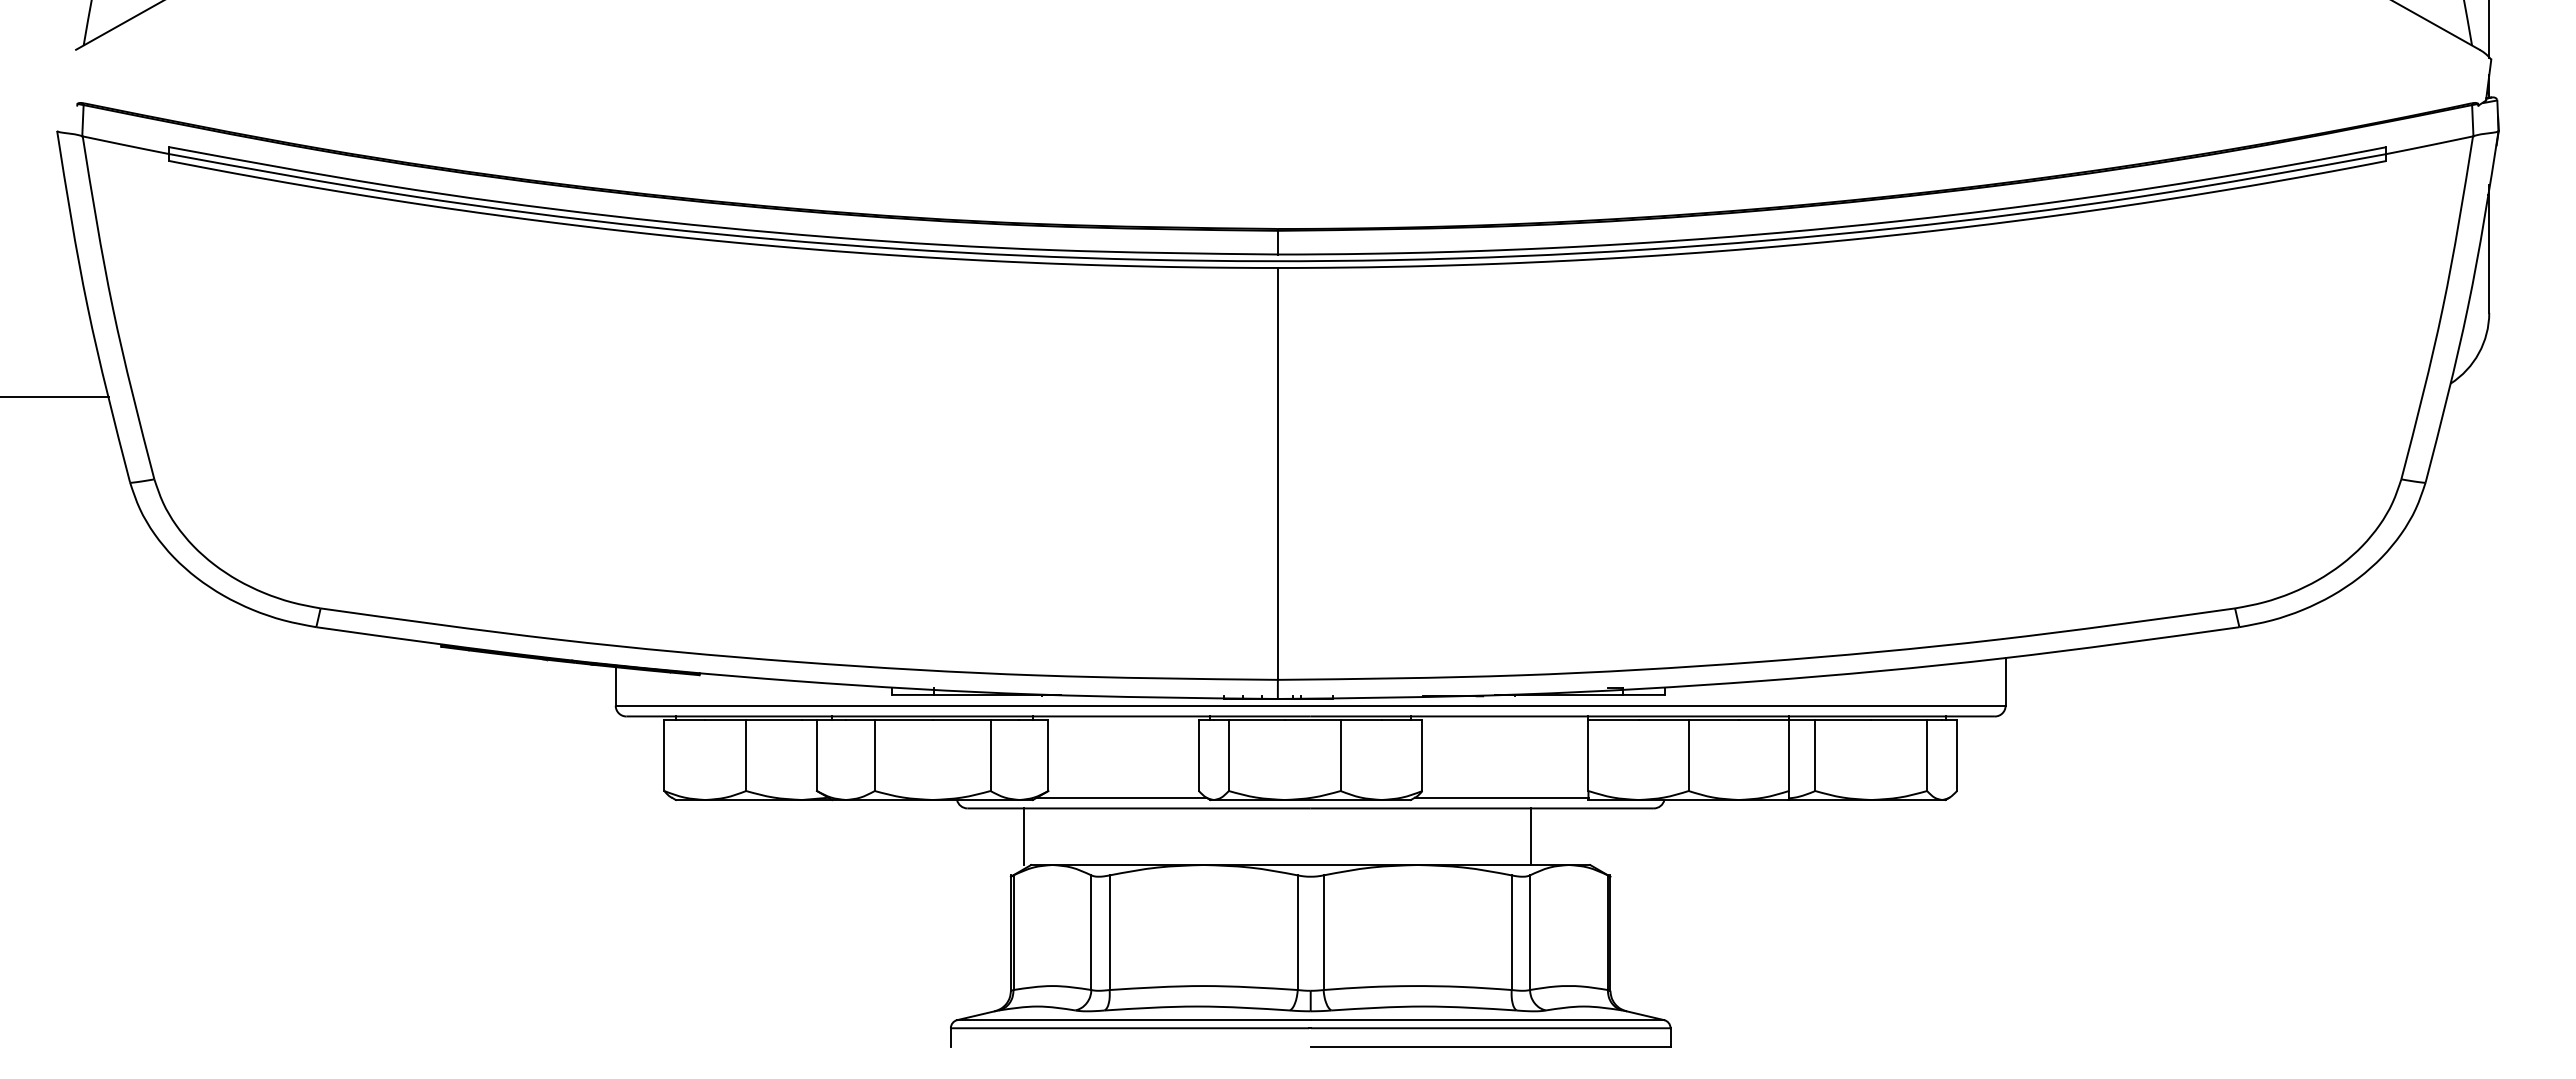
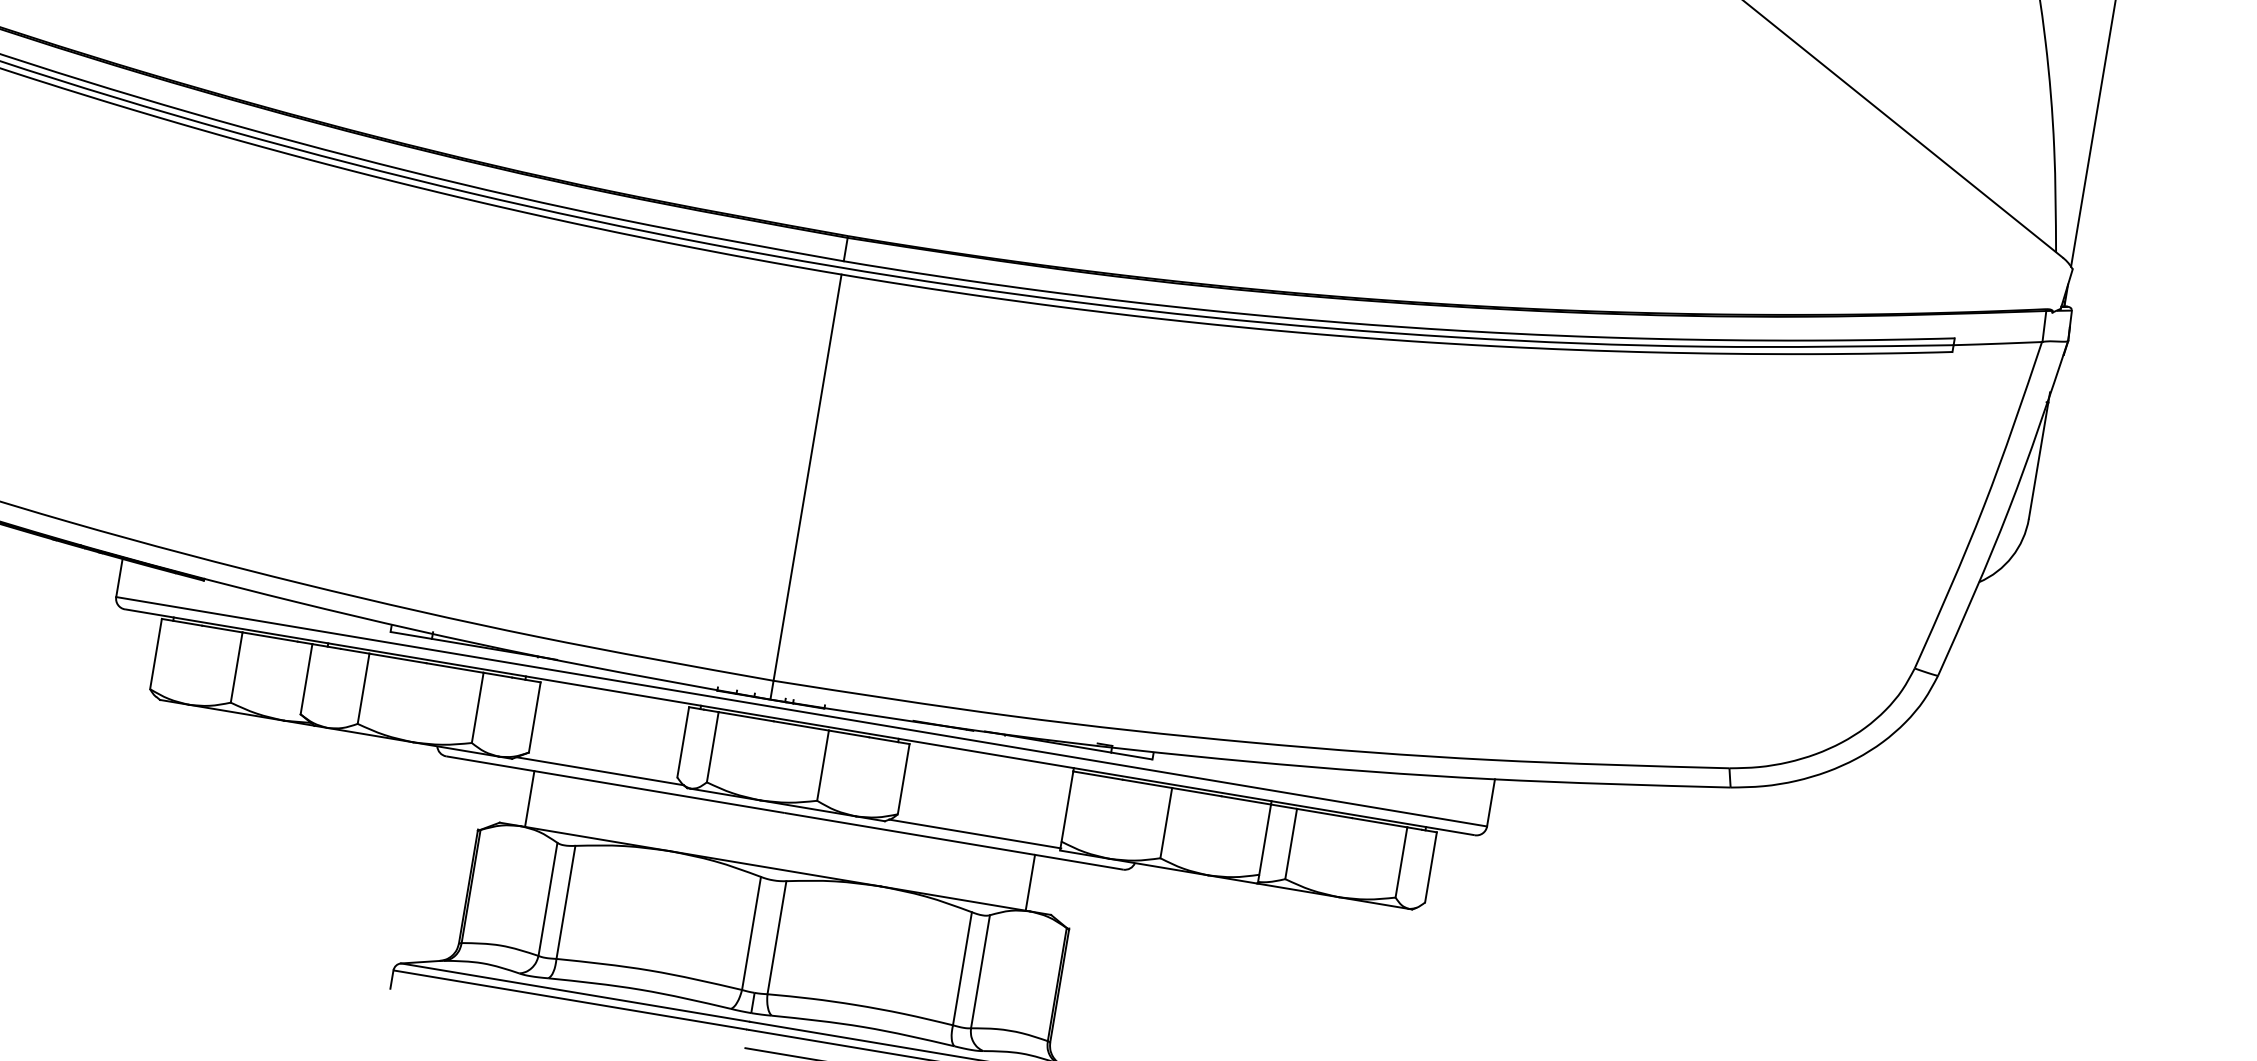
line: (1023, 836) -> (529, 798), moved
line: (1531, 836) -> (1030, 882), moved

